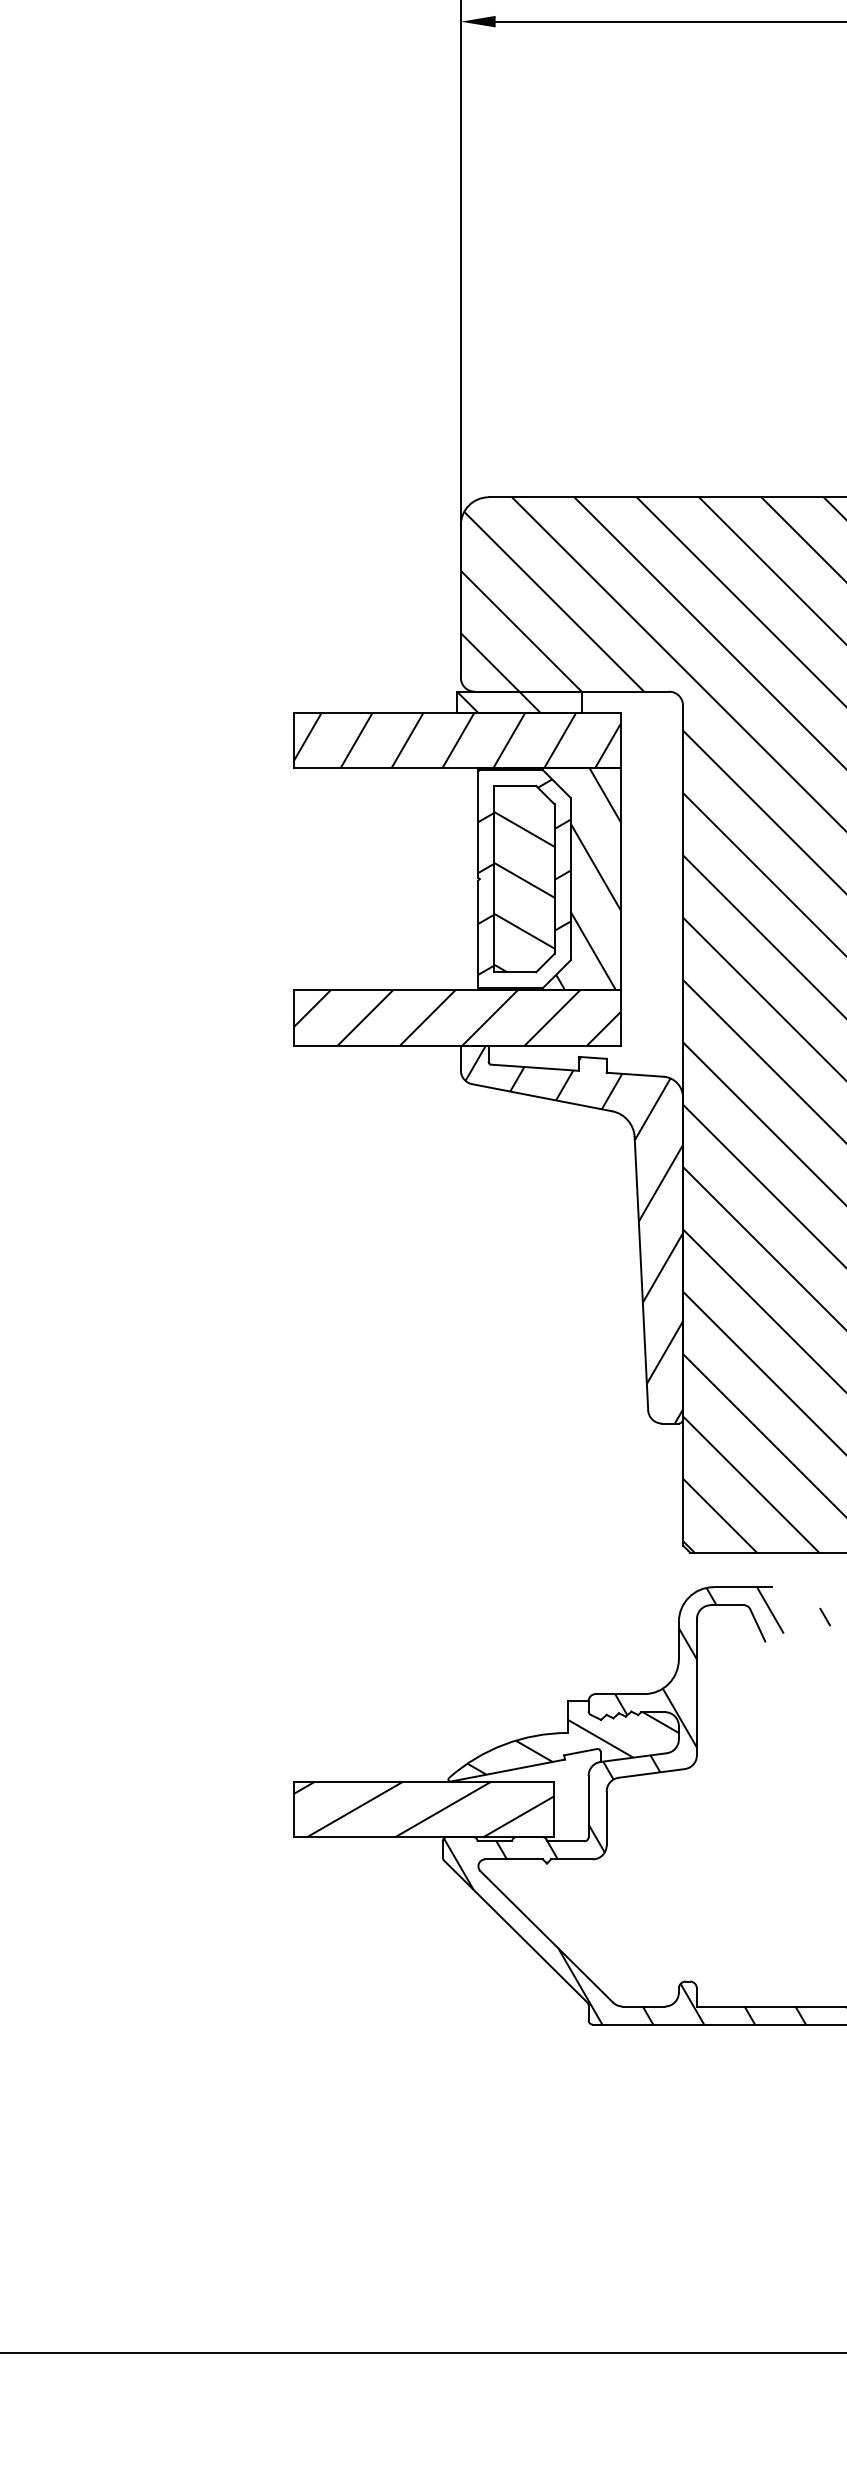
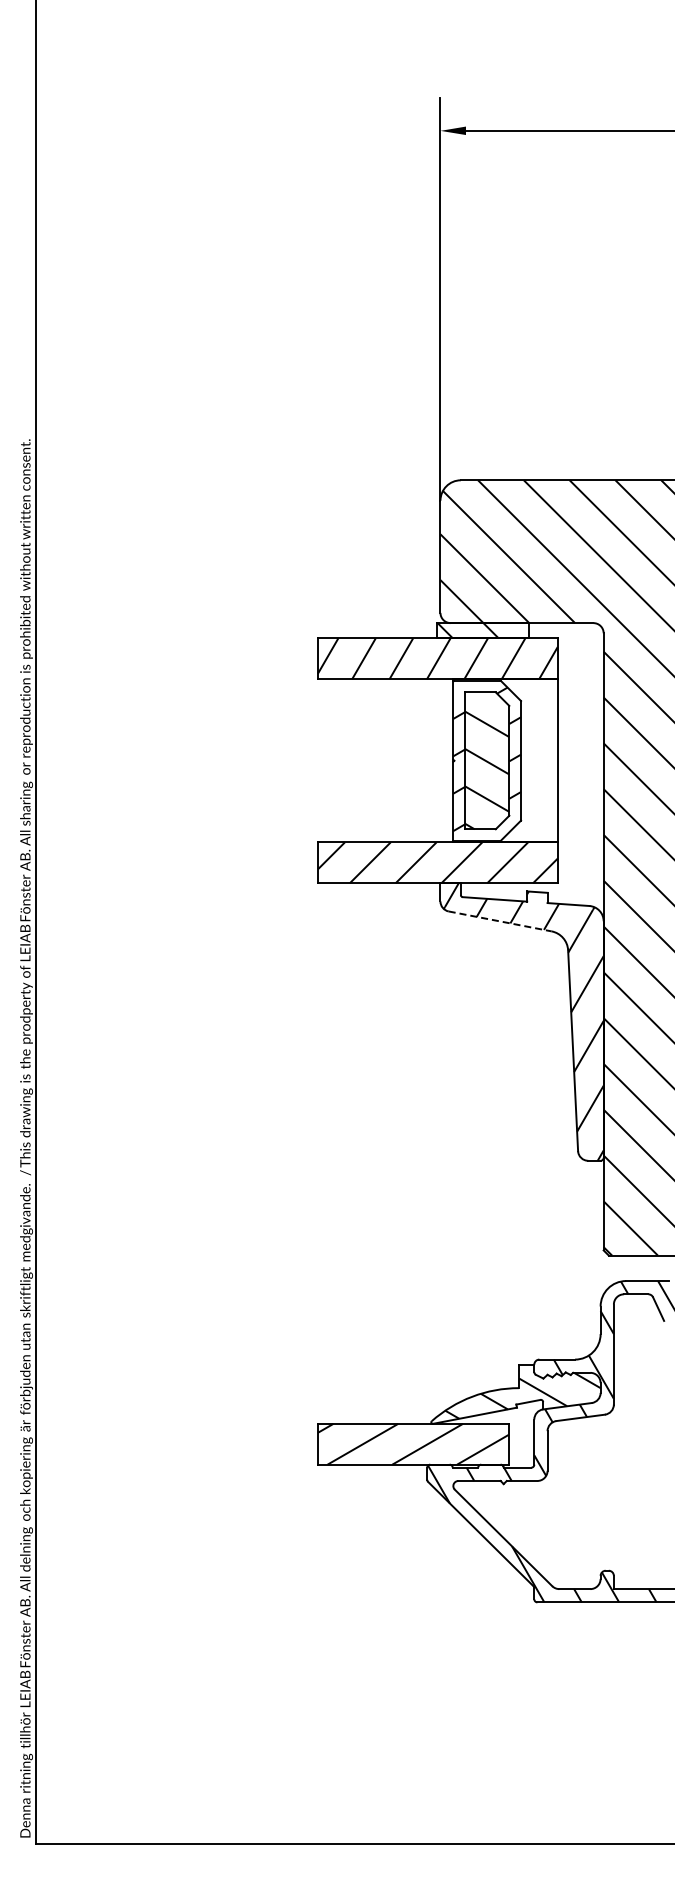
hatch: (553, 878) -> (508, 760), removed
line: (542, 1097) -> (500, 921), solid -> dashed

